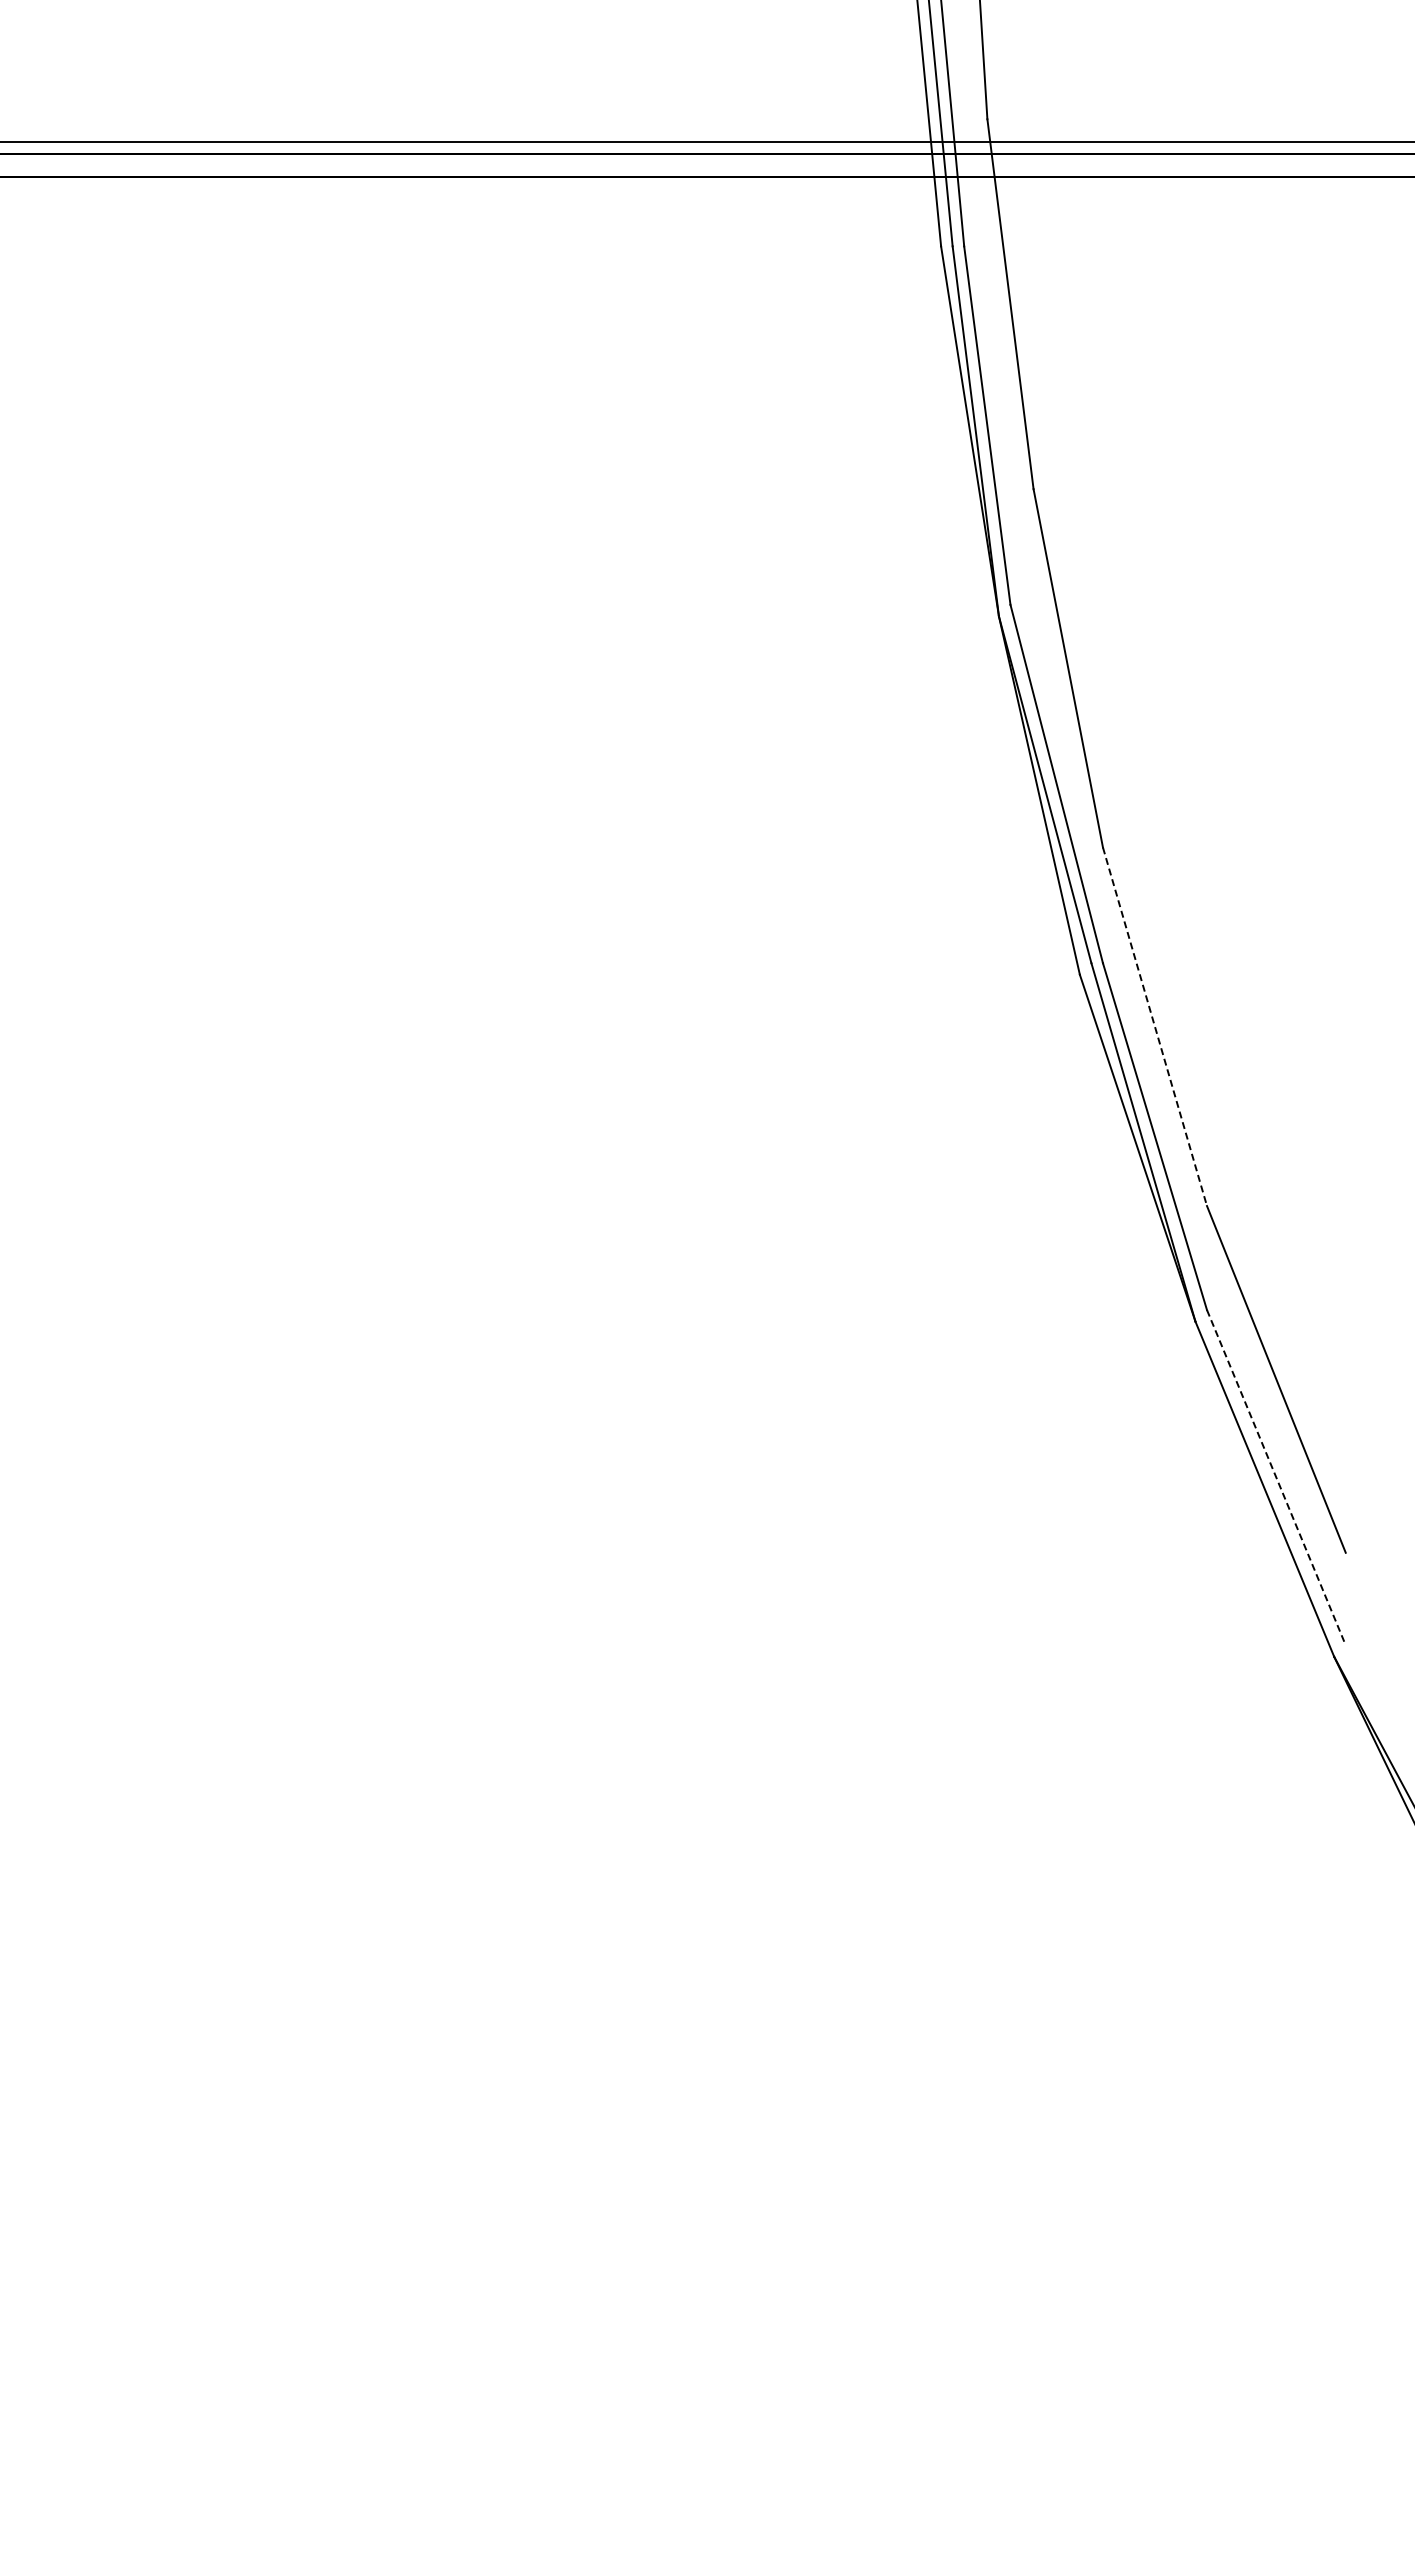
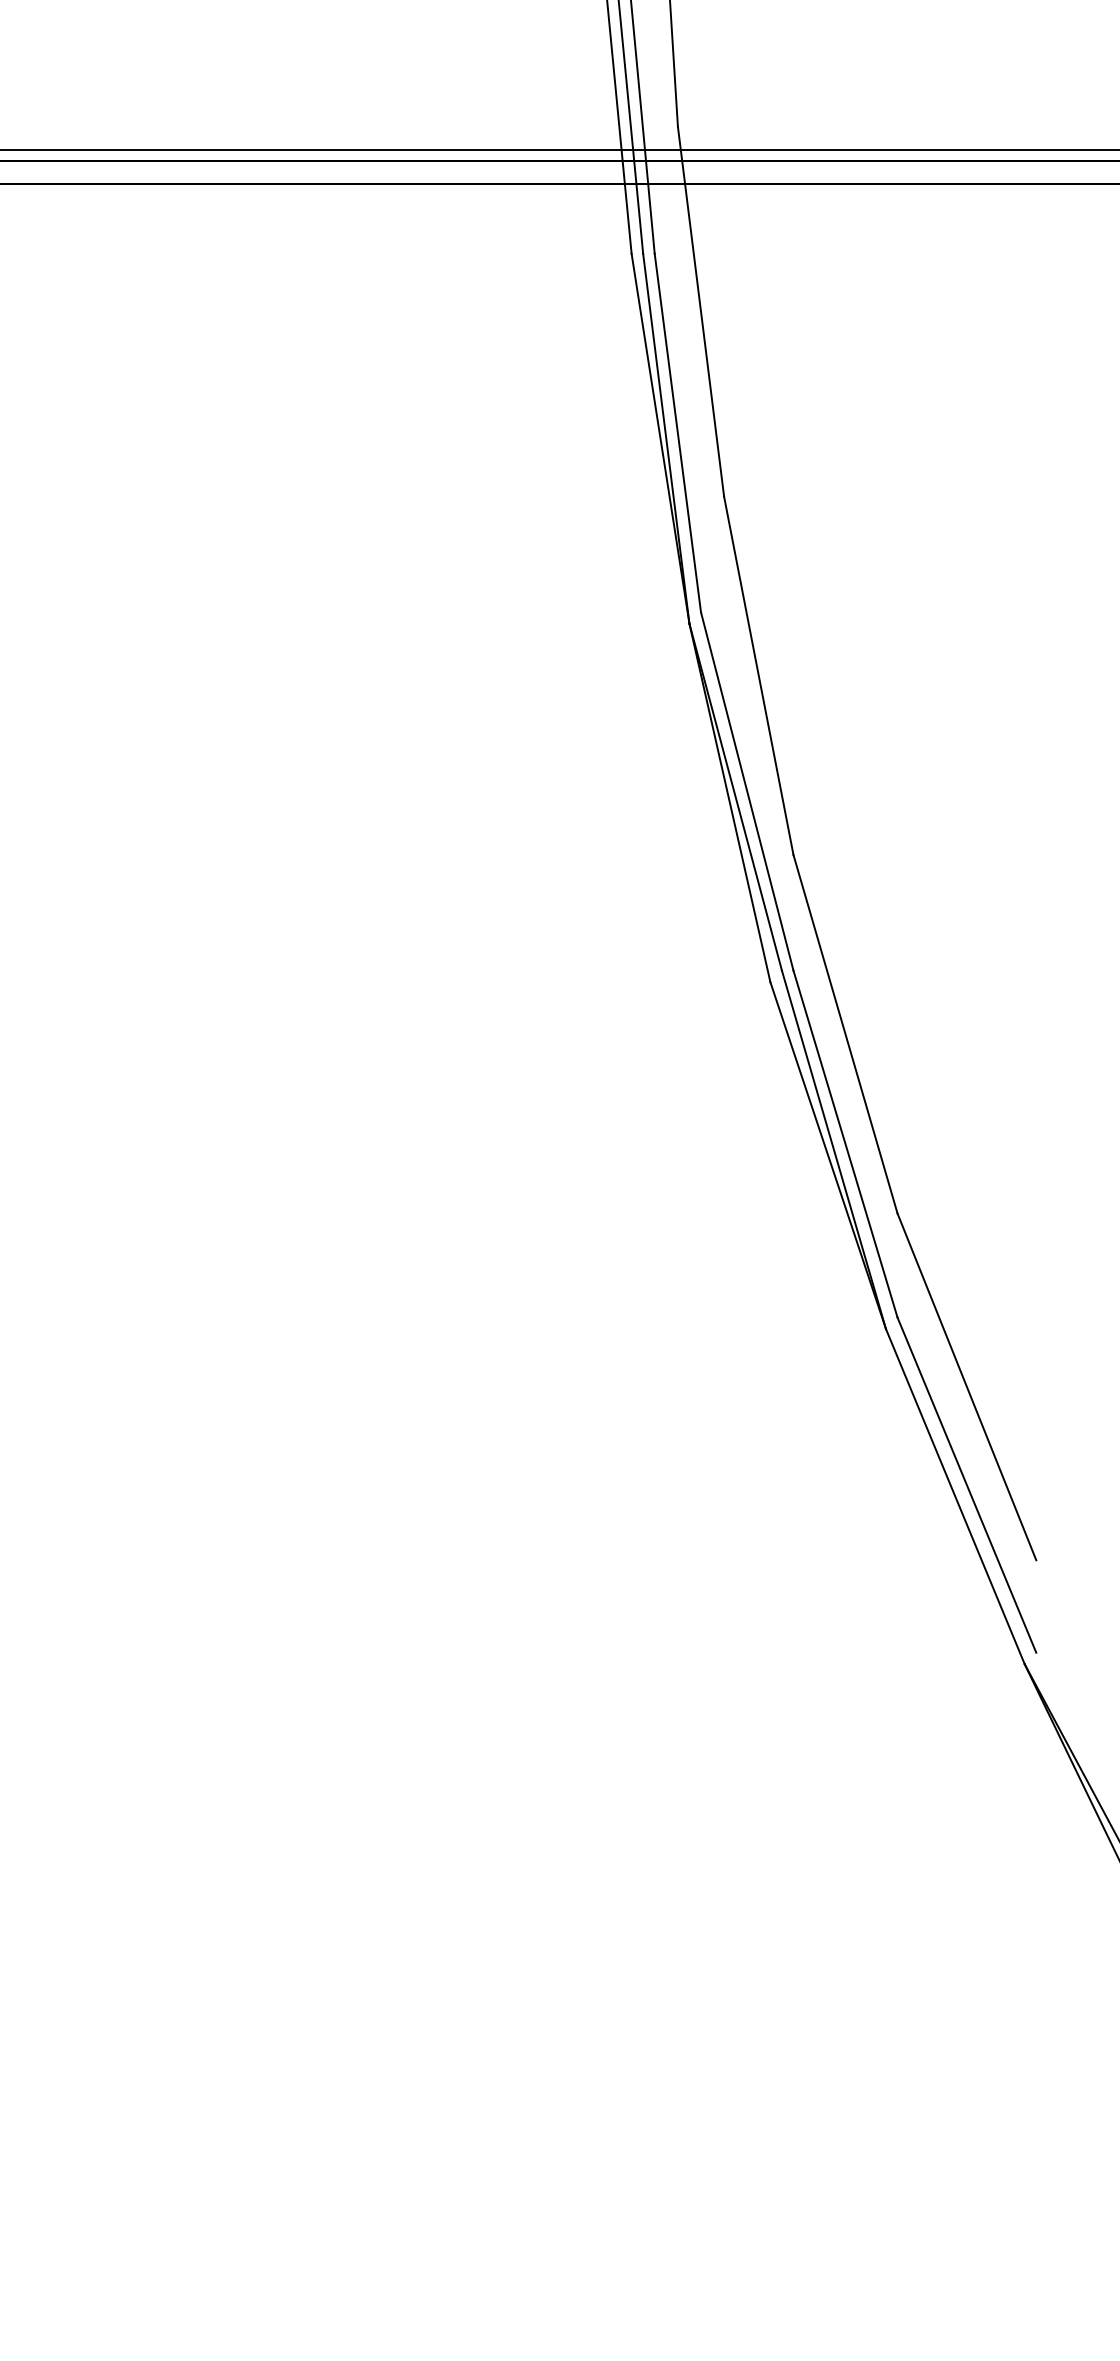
line: (1154, 1026) -> (845, 1033), dashed -> solid
line: (1276, 1478) -> (967, 1485), dashed -> solid

